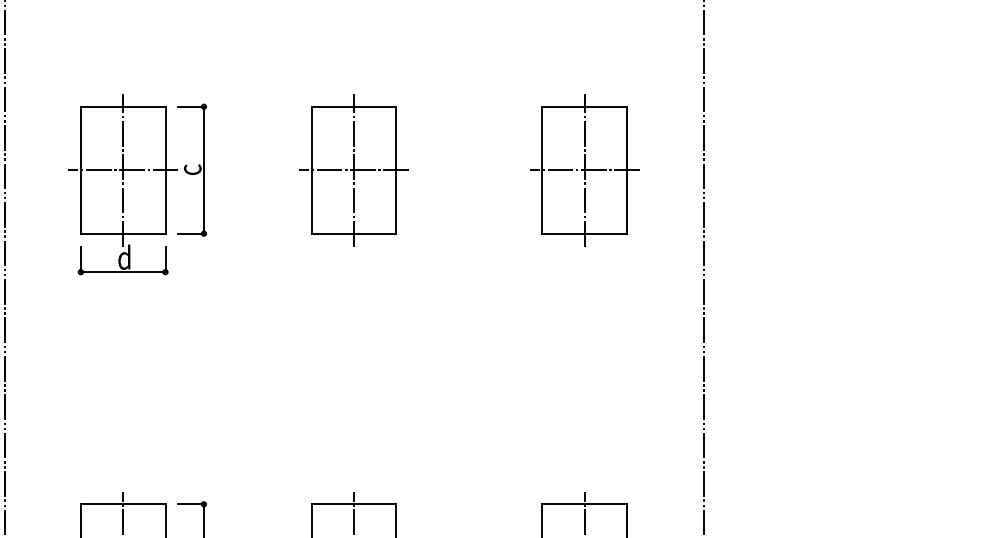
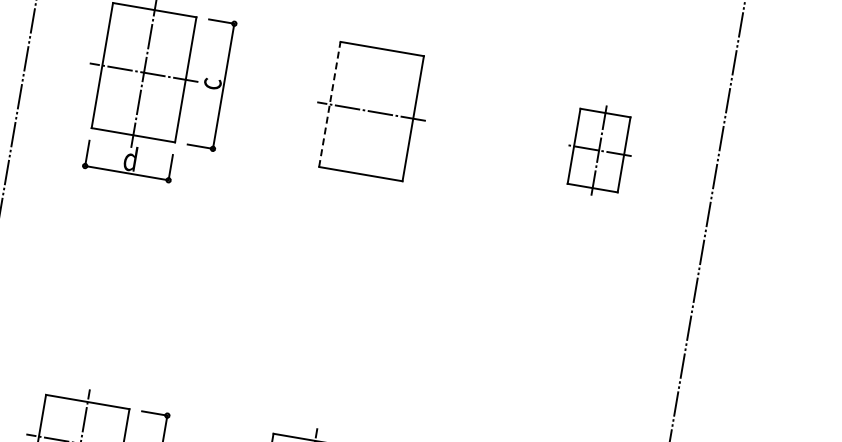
line: (311, 169) -> (329, 103), solid -> dashed
line: (353, 169) -> (371, 110), removed
part: (584, 170) -> (598, 150), size x0.6

